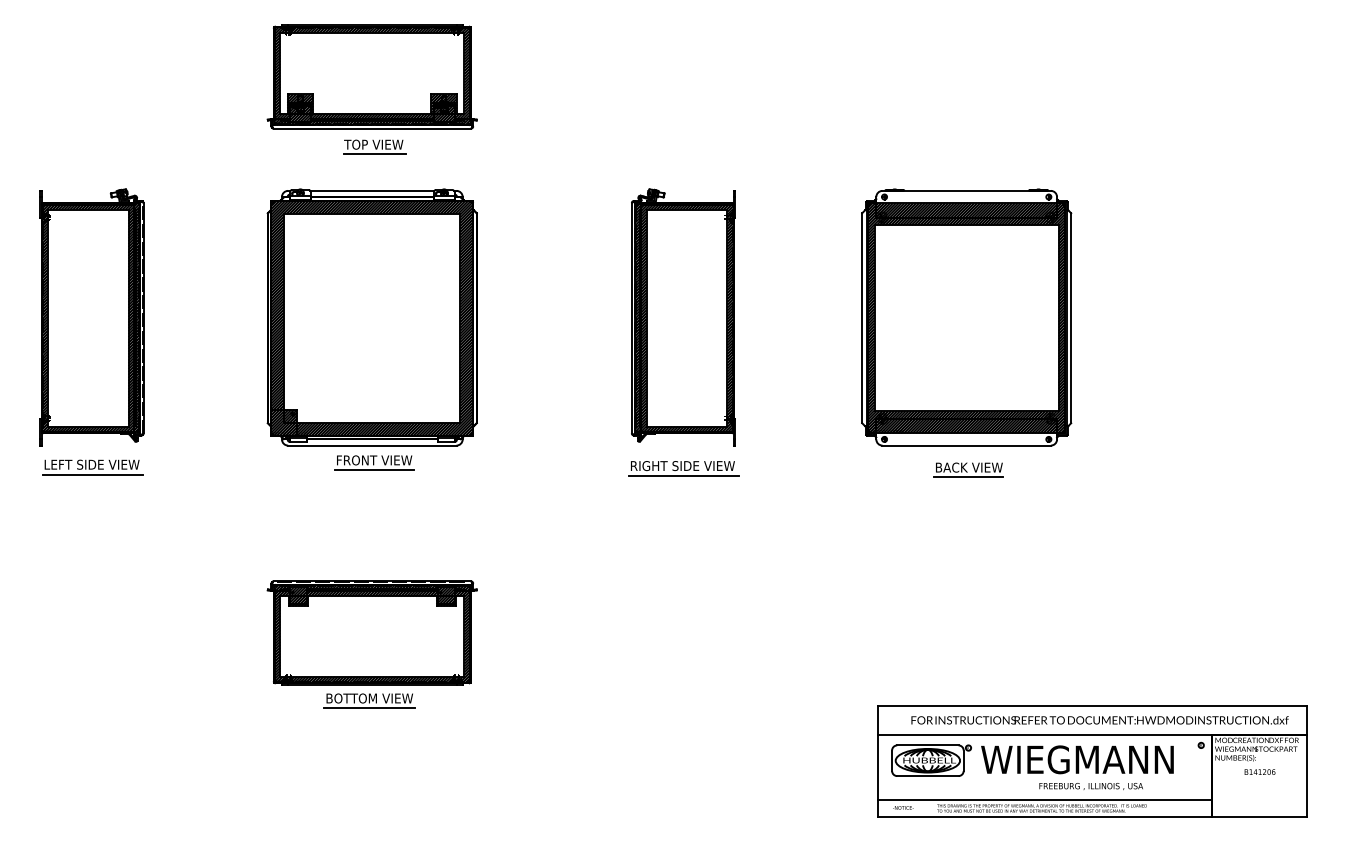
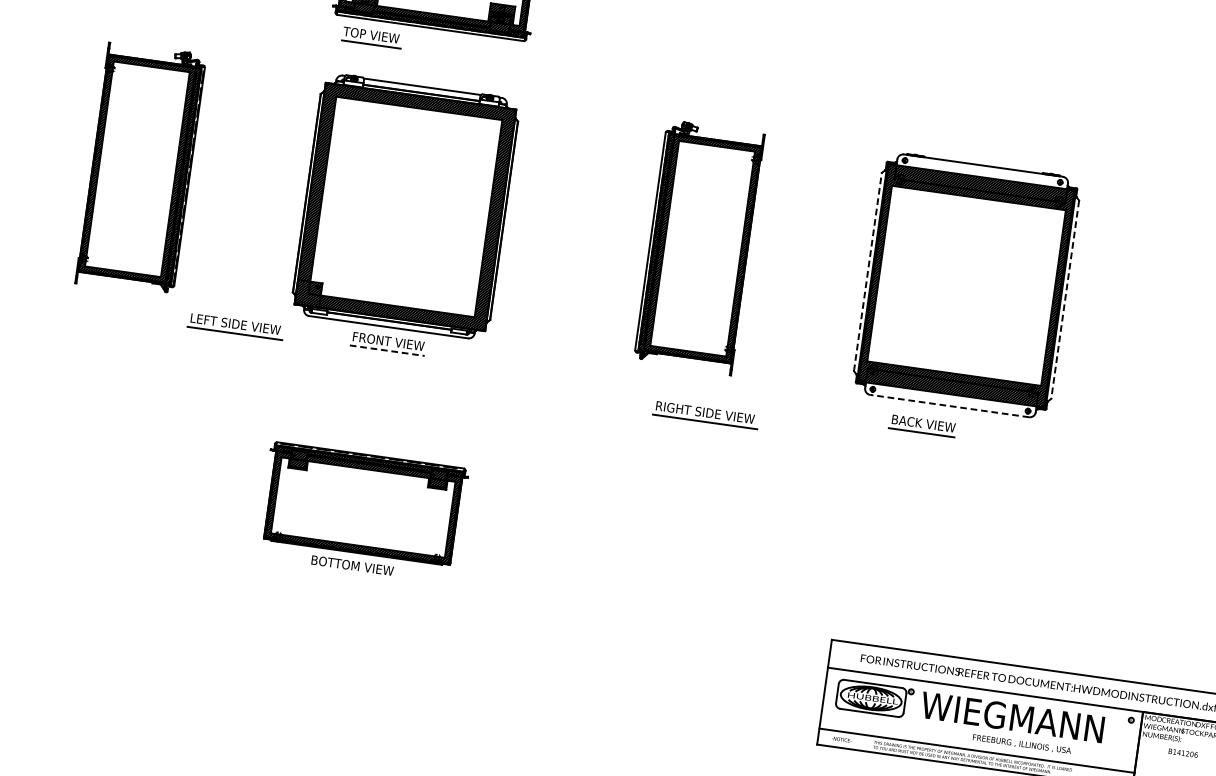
part: (374, 146) -> (371, 36), moved
line: (862, 318) -> (868, 272), solid -> dashed
line: (1071, 318) -> (1065, 299), solid -> dashed
line: (966, 445) -> (949, 405), solid -> dashed
part: (92, 467) -> (235, 326), moved
part: (683, 468) -> (705, 415), moved
part: (968, 469) -> (922, 425), moved
line: (374, 470) -> (387, 351), solid -> dashed
line: (369, 708) -> (351, 575), removed

